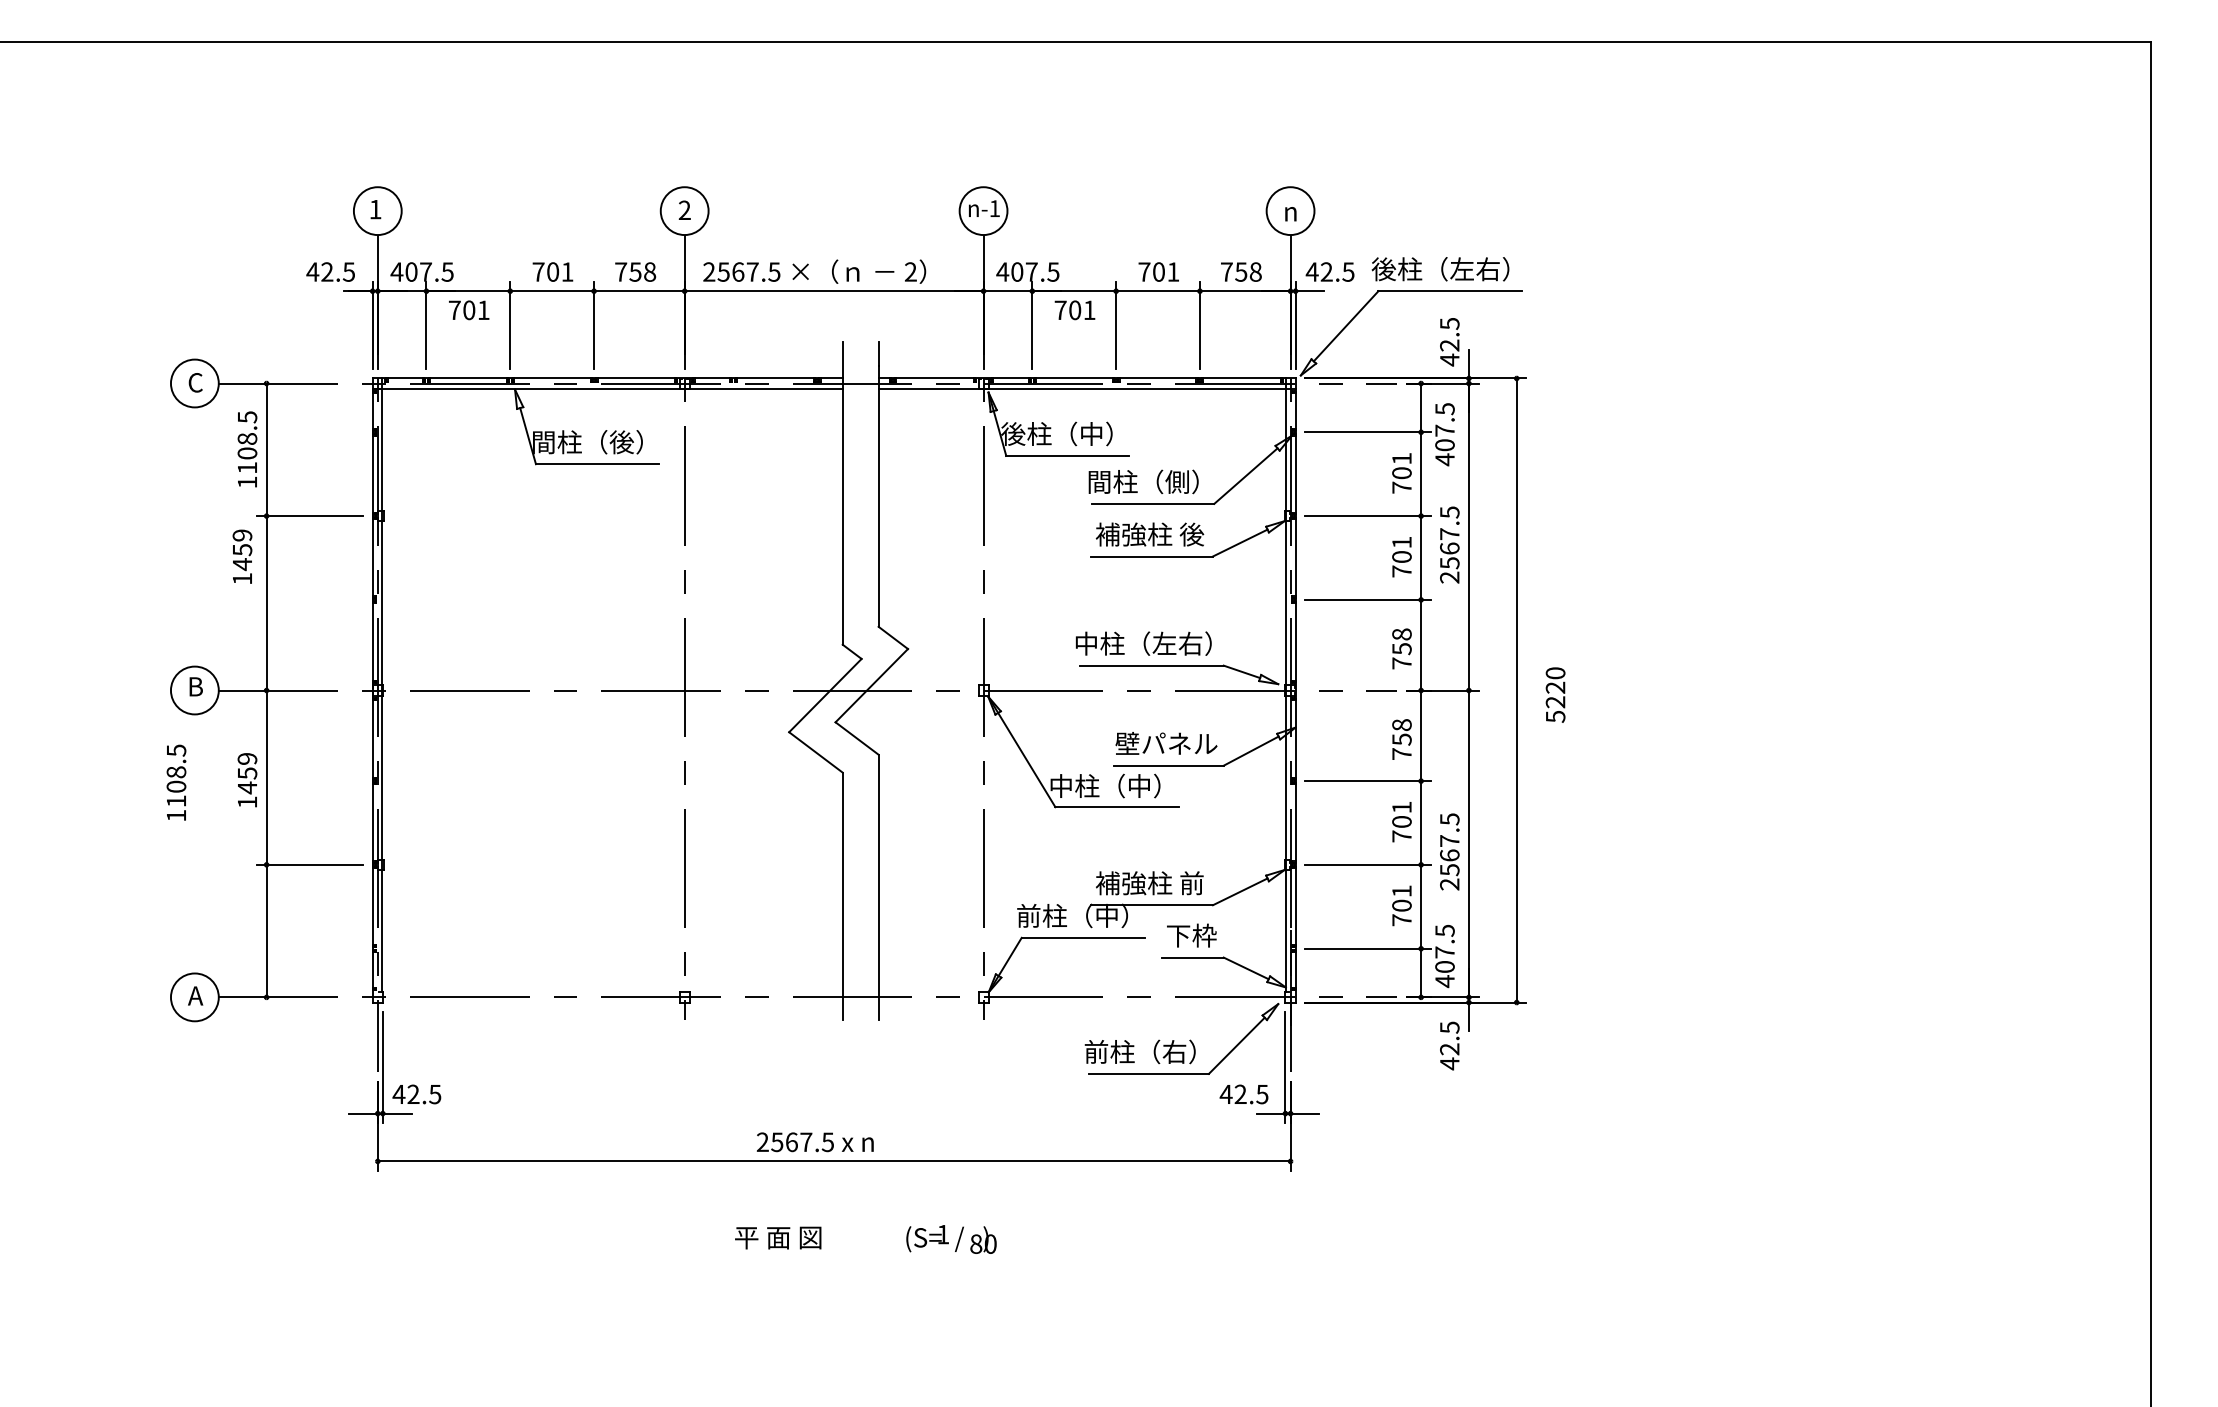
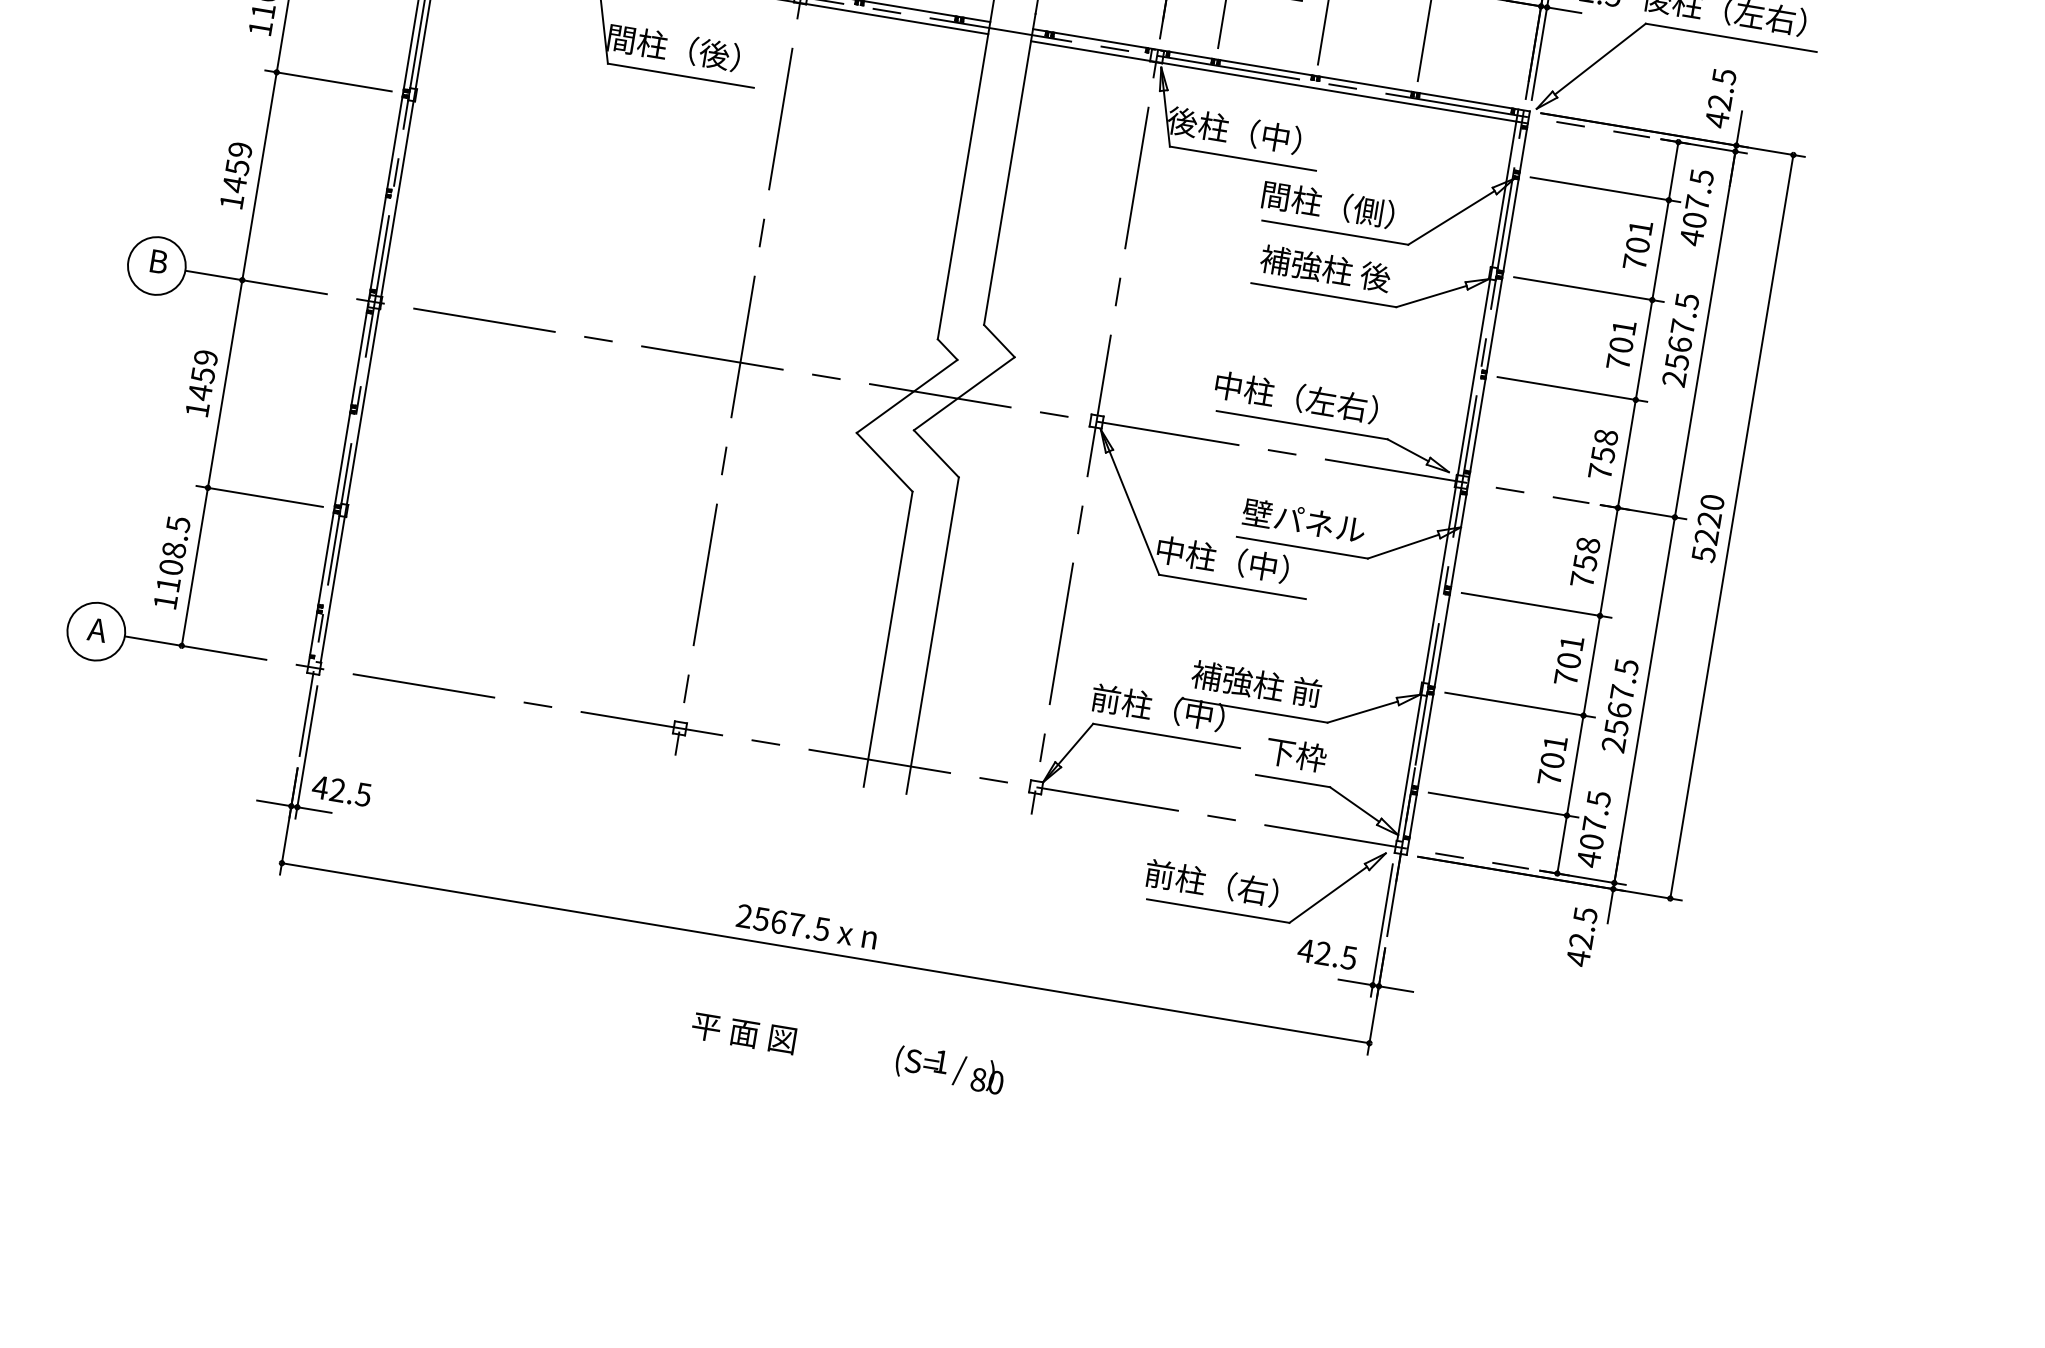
text: (242, 556) -> (236, 175), moved
text: (1555, 694) -> (1708, 527), moved
text: (176, 782) -> (172, 562), moved

